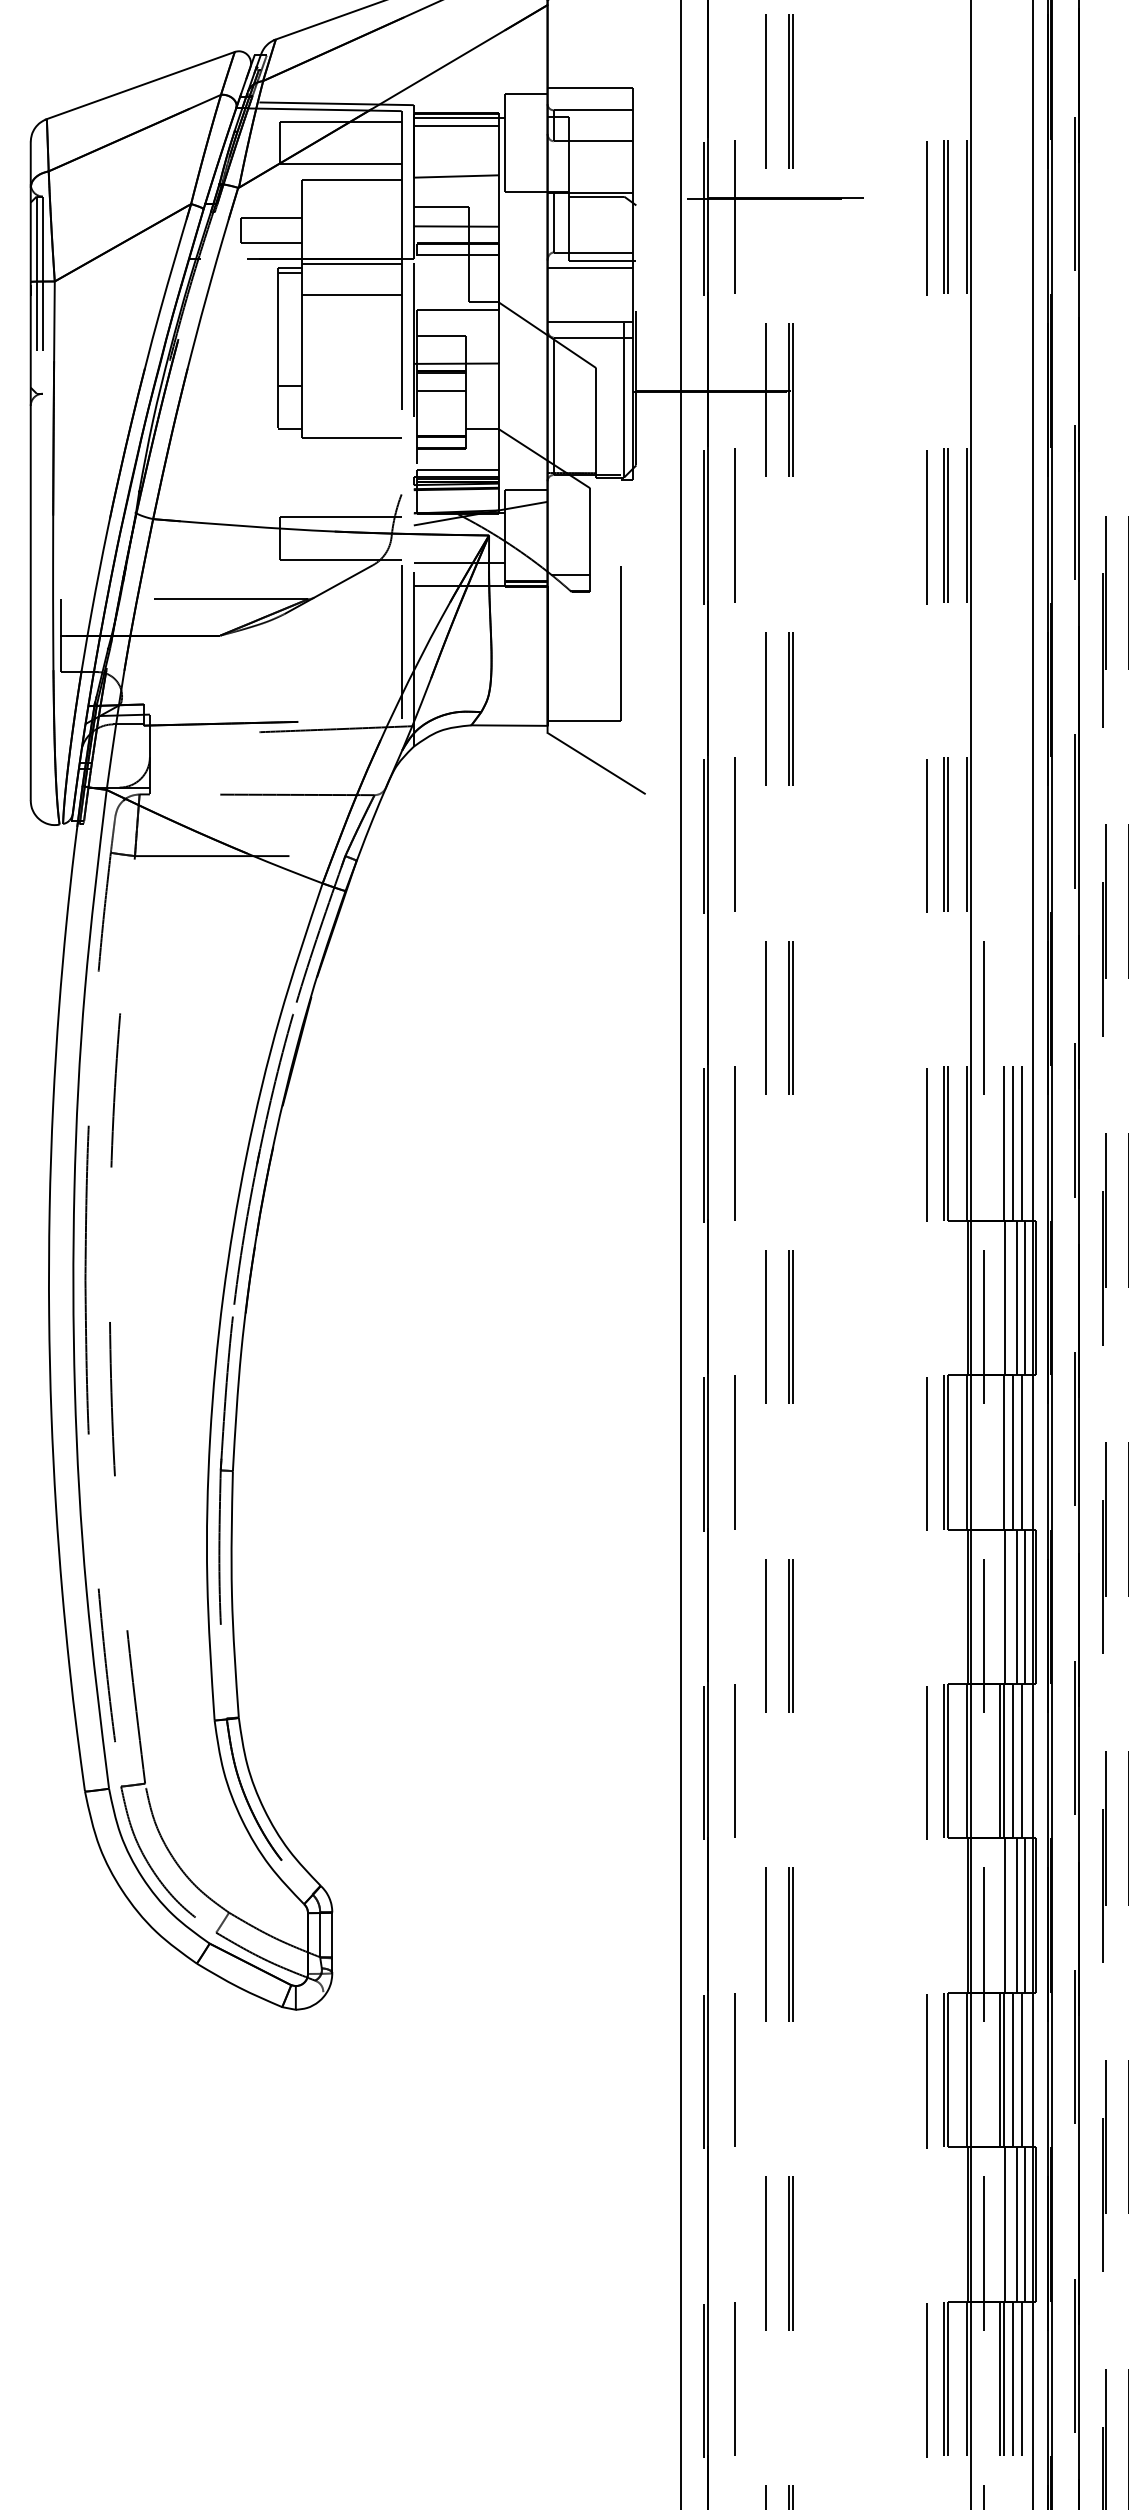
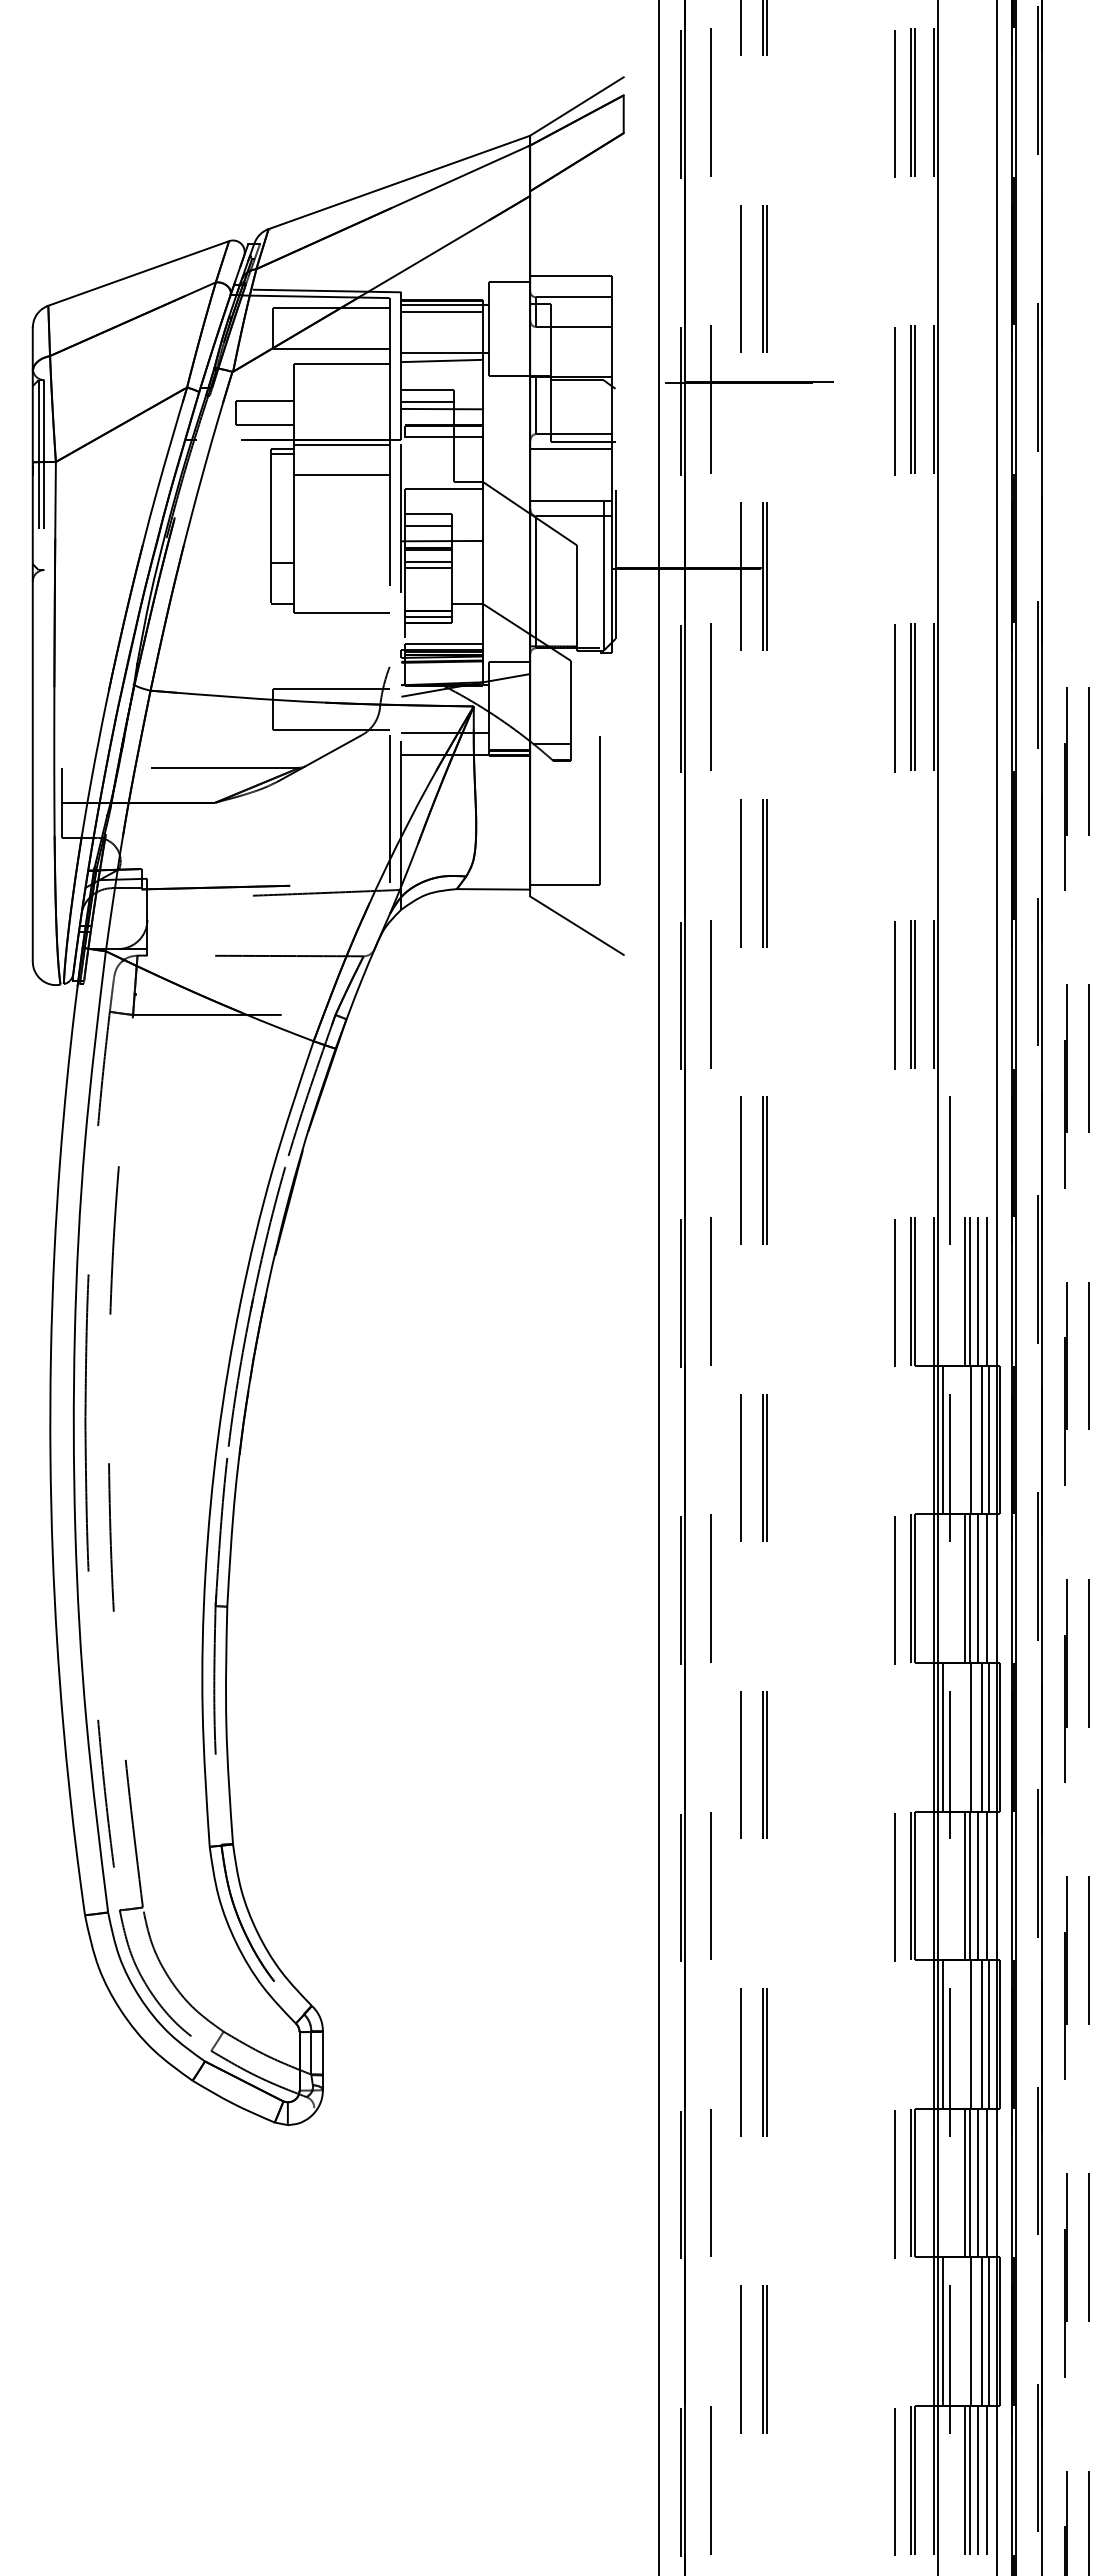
line: (459, 167) -> (445, 352), added
line: (440, 218) -> (427, 401), added
line: (440, 347) -> (427, 525), added
line: (440, 385) -> (427, 562), added
line: (440, 443) -> (427, 617), added
line: (1000, 1143) -> (965, 1291), added
line: (977, 1297) -> (943, 1439), added
line: (1000, 1452) -> (965, 1588), added
line: (977, 1606) -> (943, 1737), added
line: (977, 1915) -> (943, 2034), added
line: (977, 2224) -> (943, 2331), added

